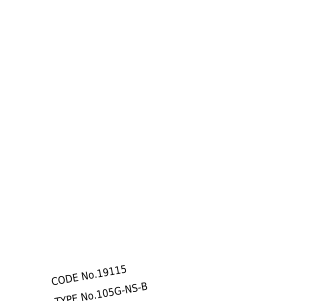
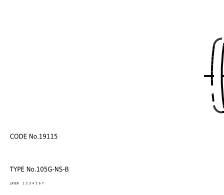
text: (88, 274) -> (33, 135), moved

